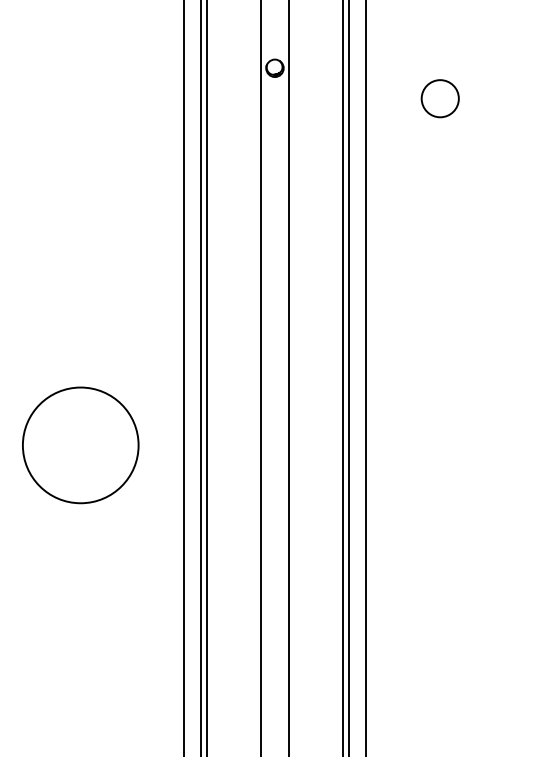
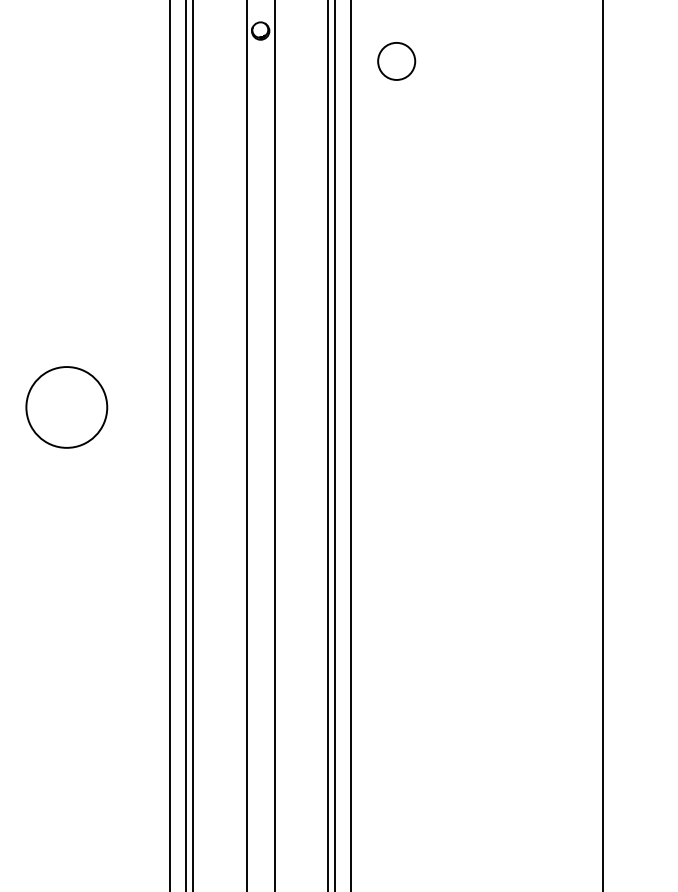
circle: (440, 98) -> (396, 61), moved
circle: (80, 445) -> (66, 407), size x0.7

